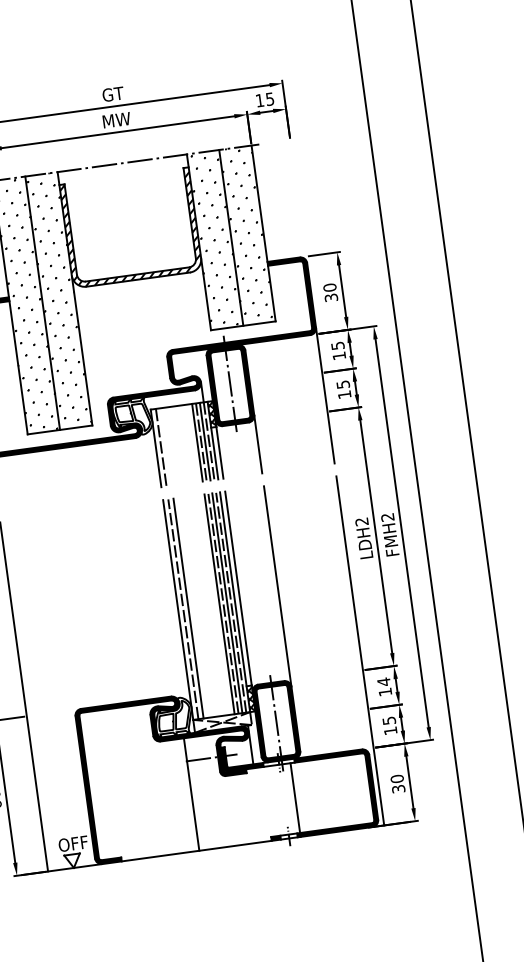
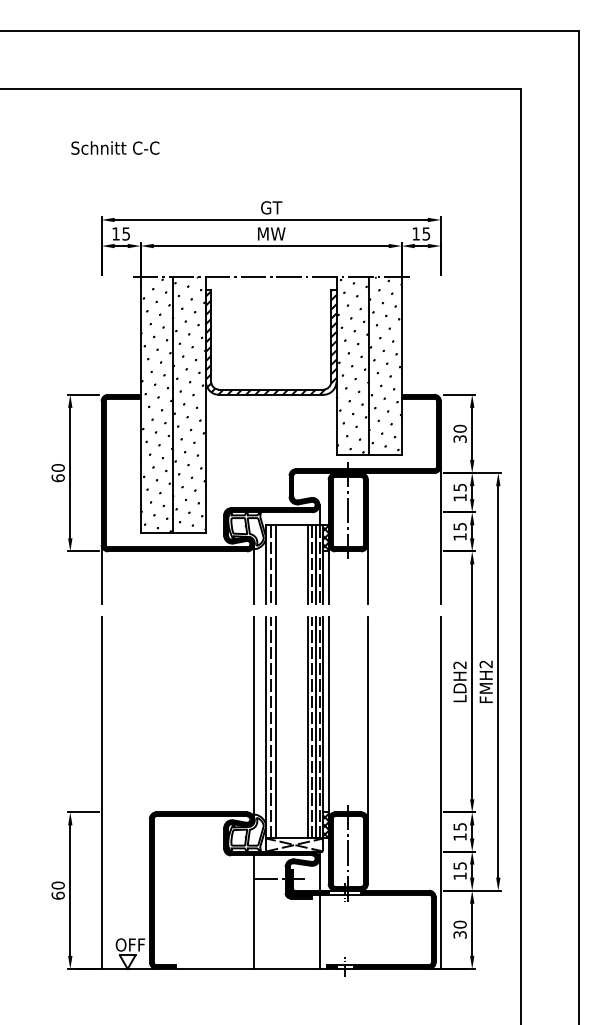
line: (166, 447) -> (276, 564), added
line: (145, 458) -> (254, 573), added
line: (165, 601) -> (254, 717), added
text: (383, 681) -> (459, 826), 14 -> 15
line: (295, 799) -> (319, 931), moved

